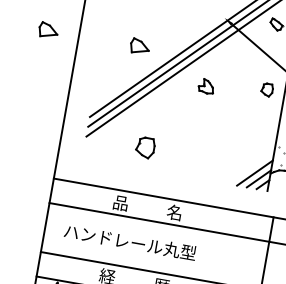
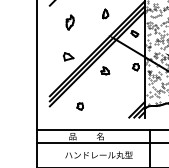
part: (48, 29) -> (21, 56), removed
part: (144, 146) -> (79, 106), size x0.62
text: (129, 240) -> (98, 154), moved

